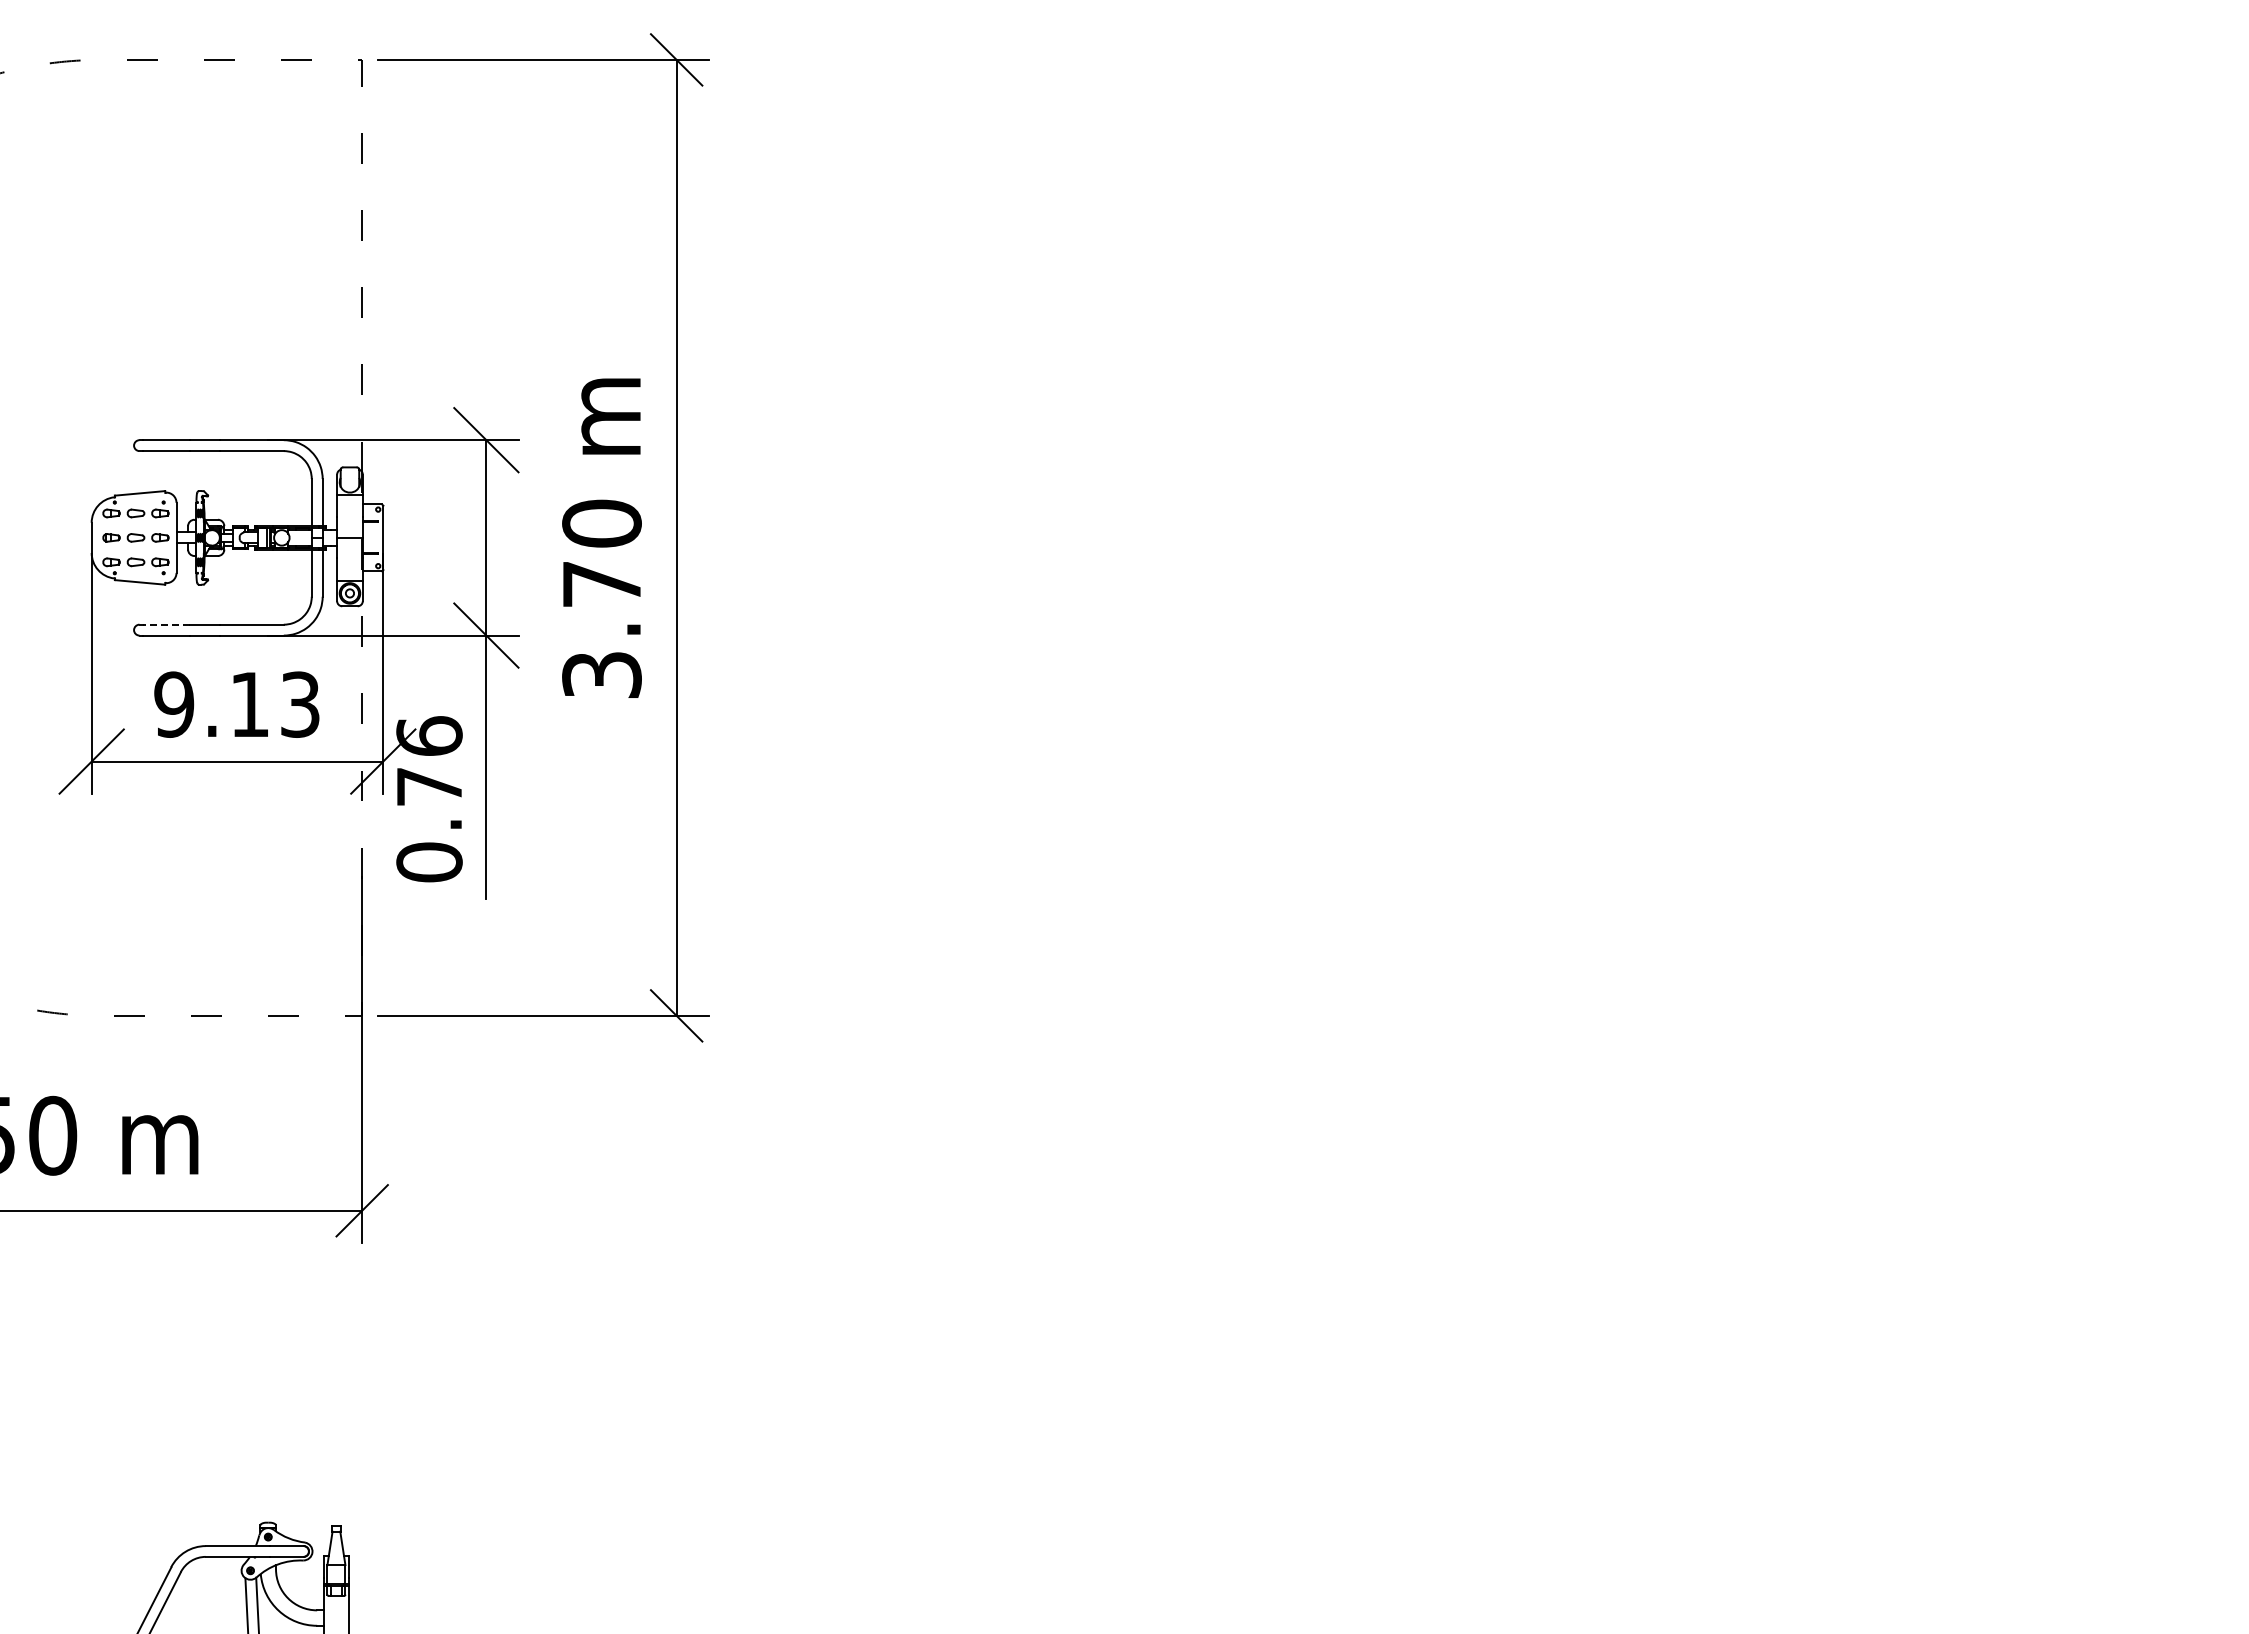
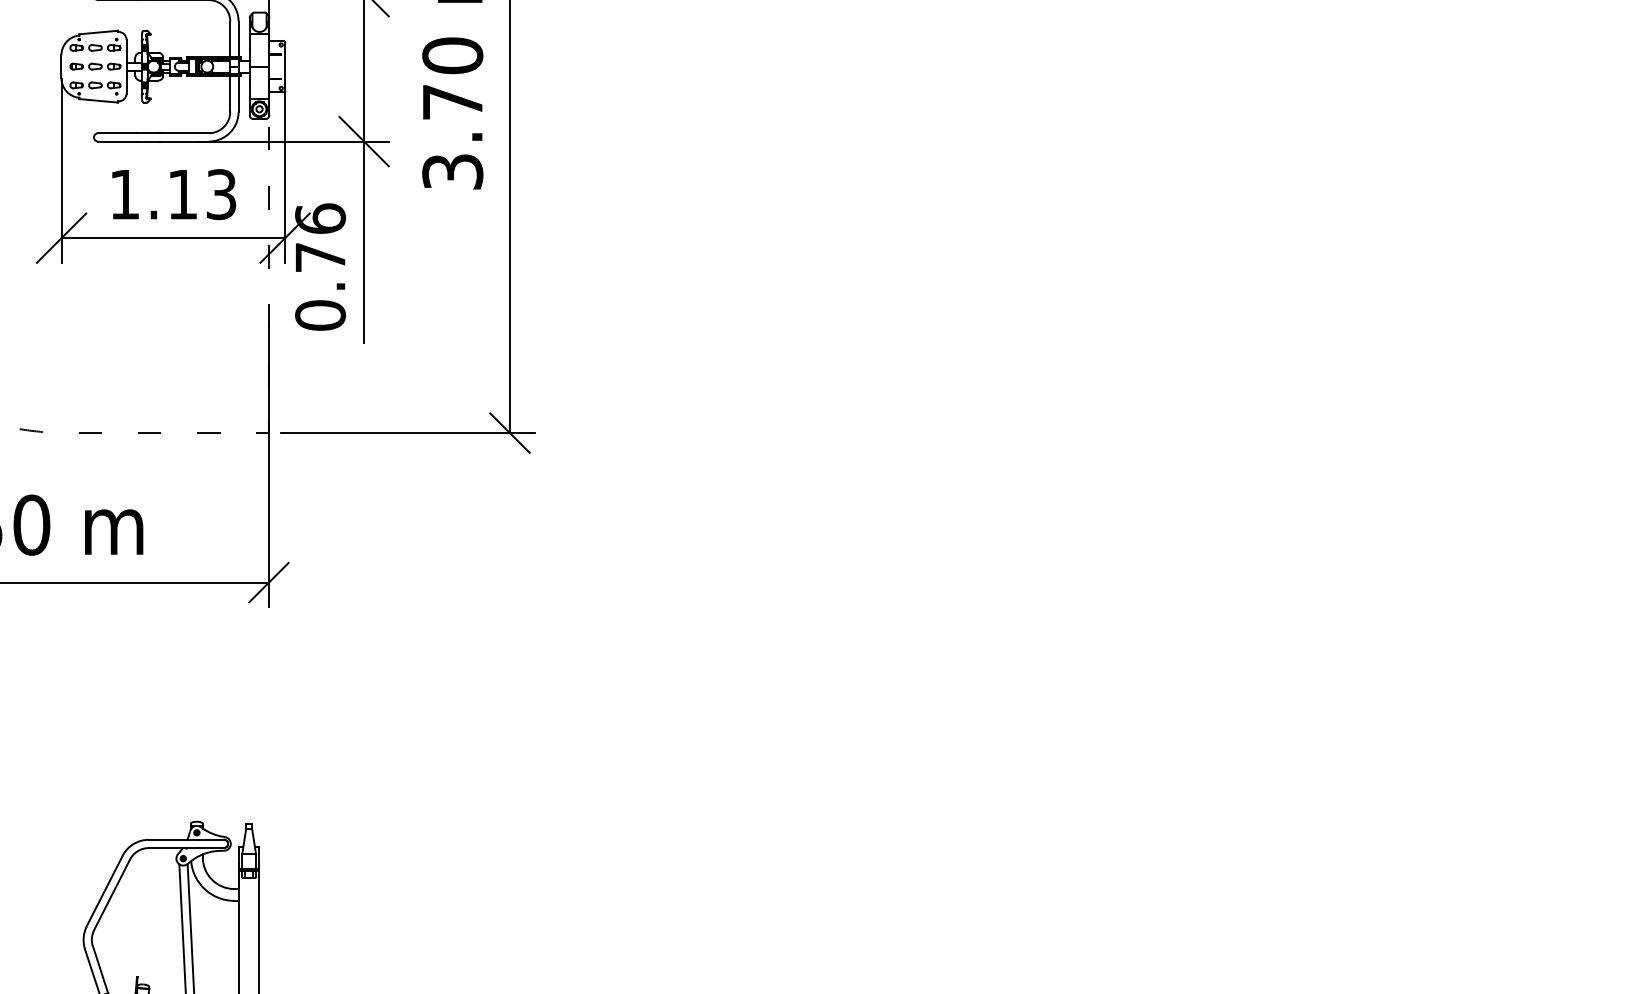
line: (165, 624) -> (118, 133), dashed -> solid
text: (174, 704) -> (124, 194), 9.13 -> 1.13

